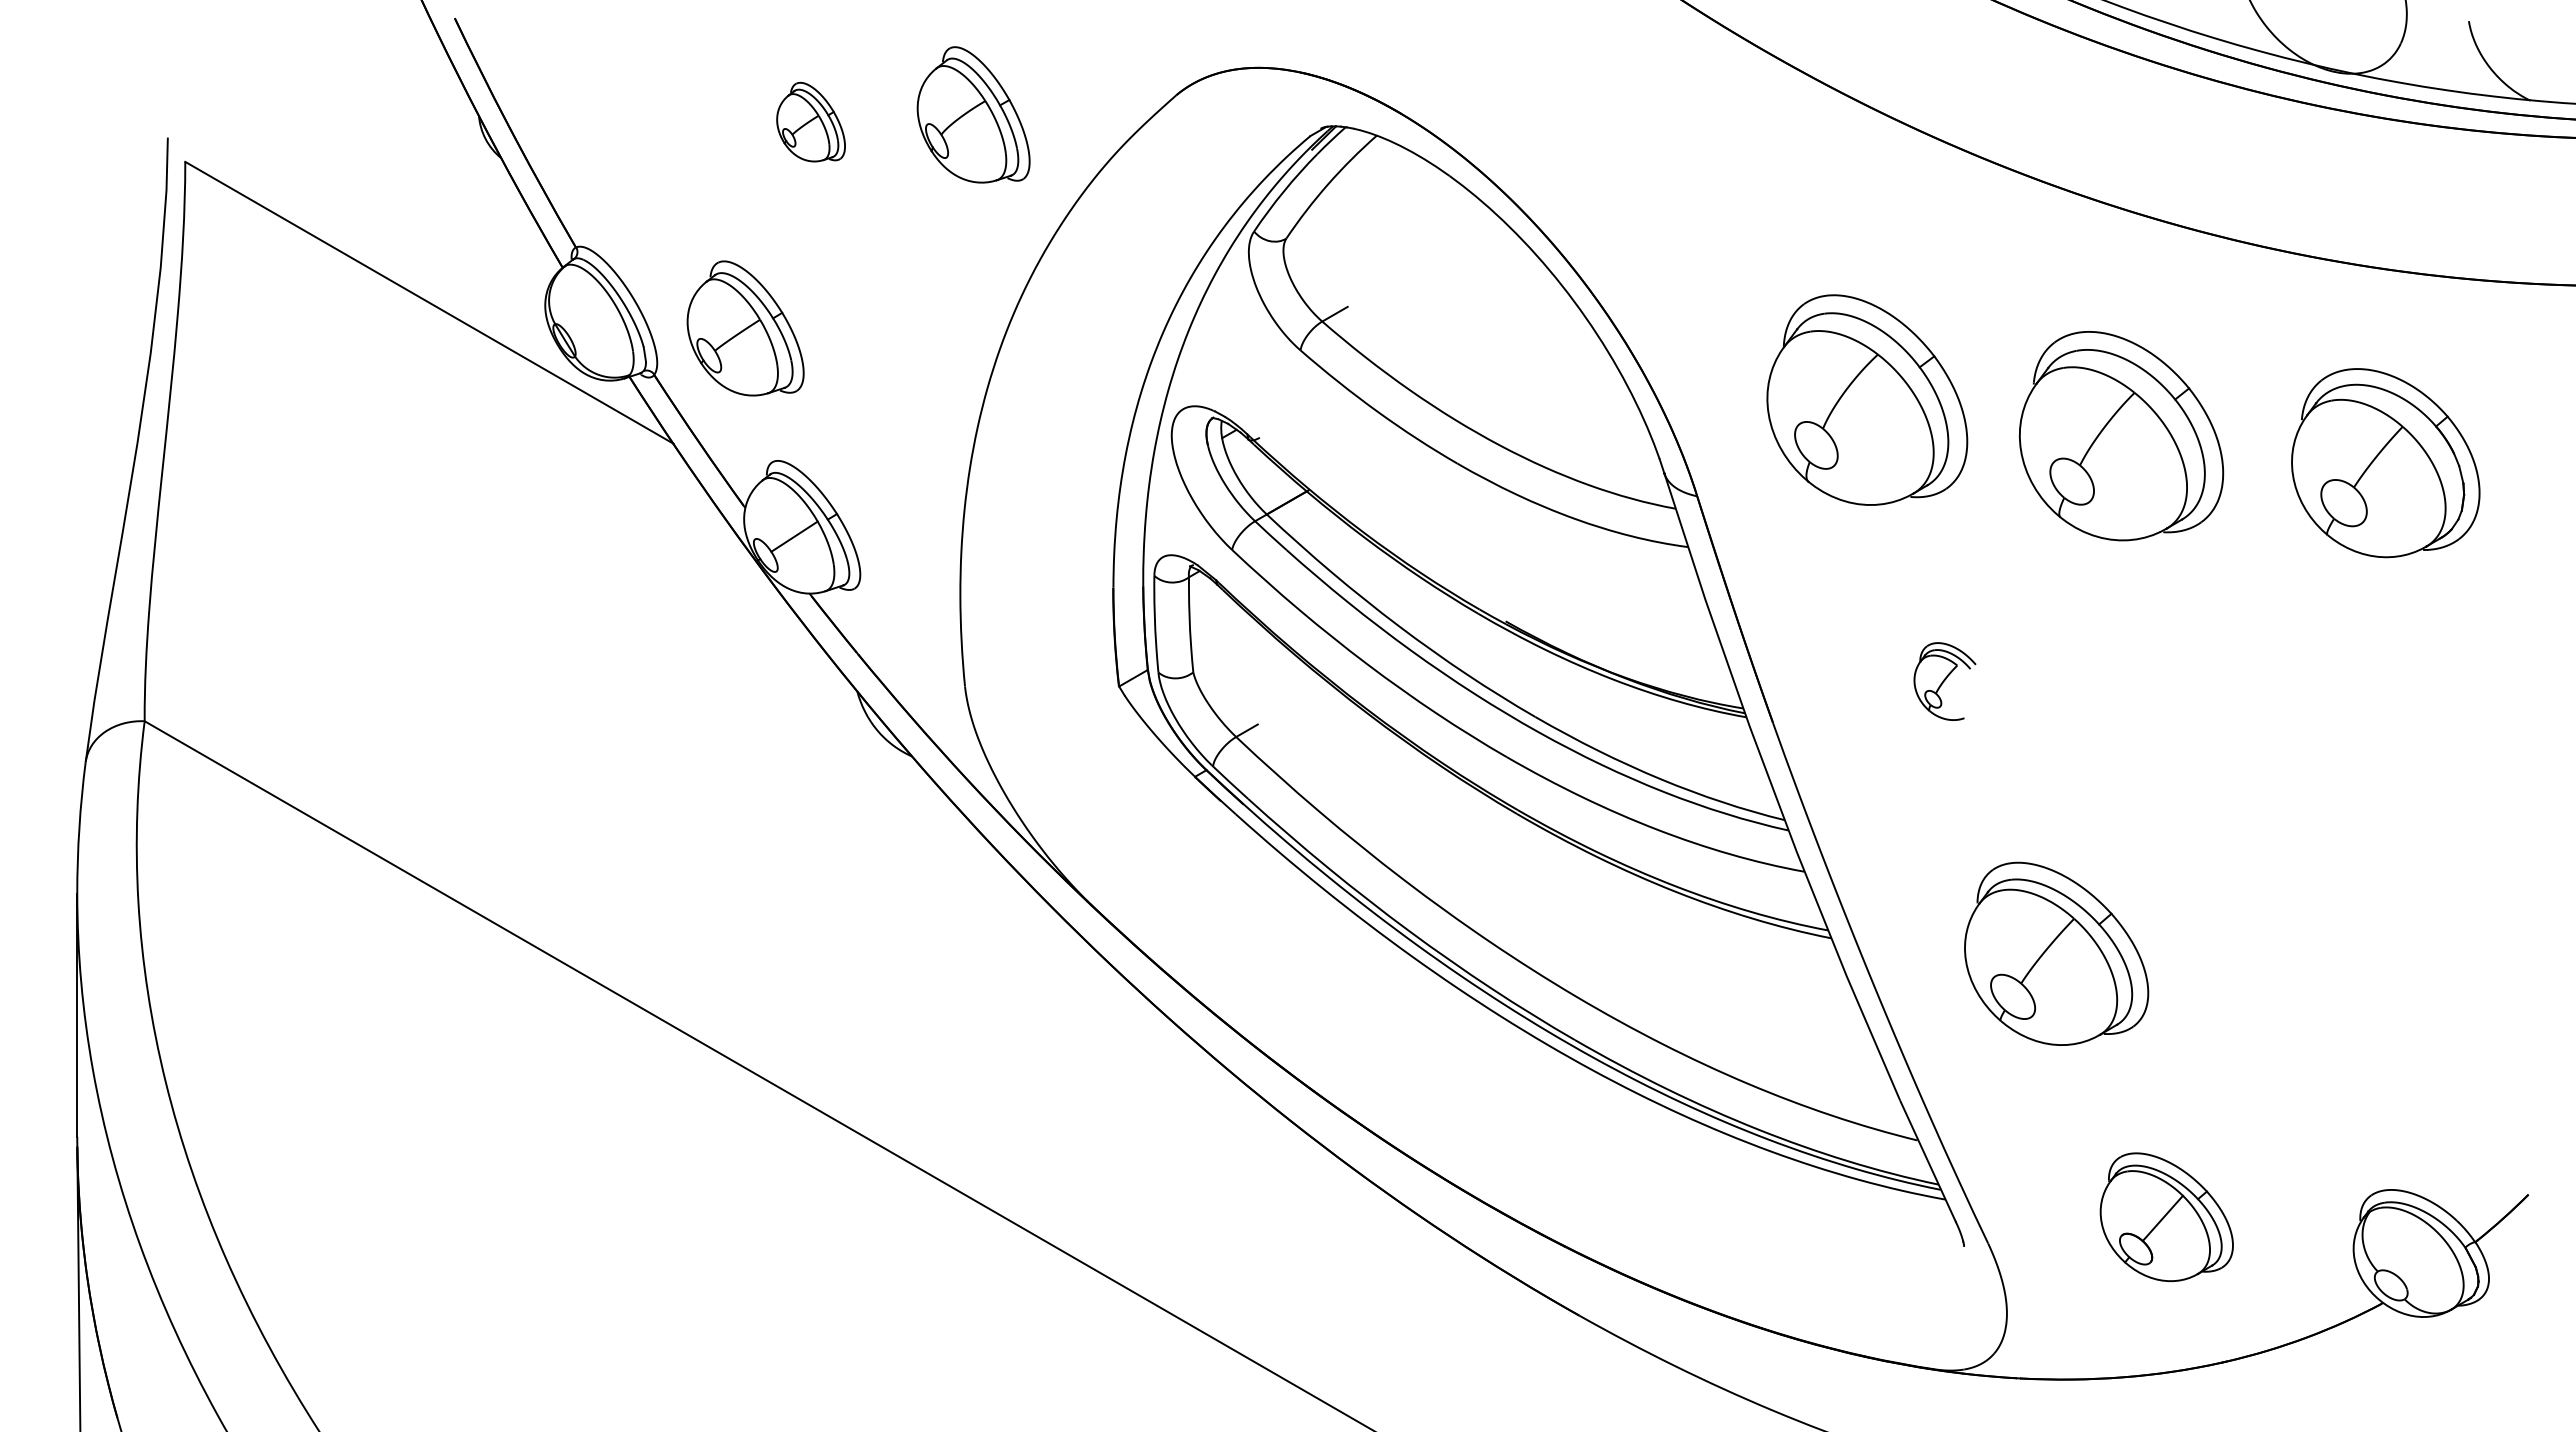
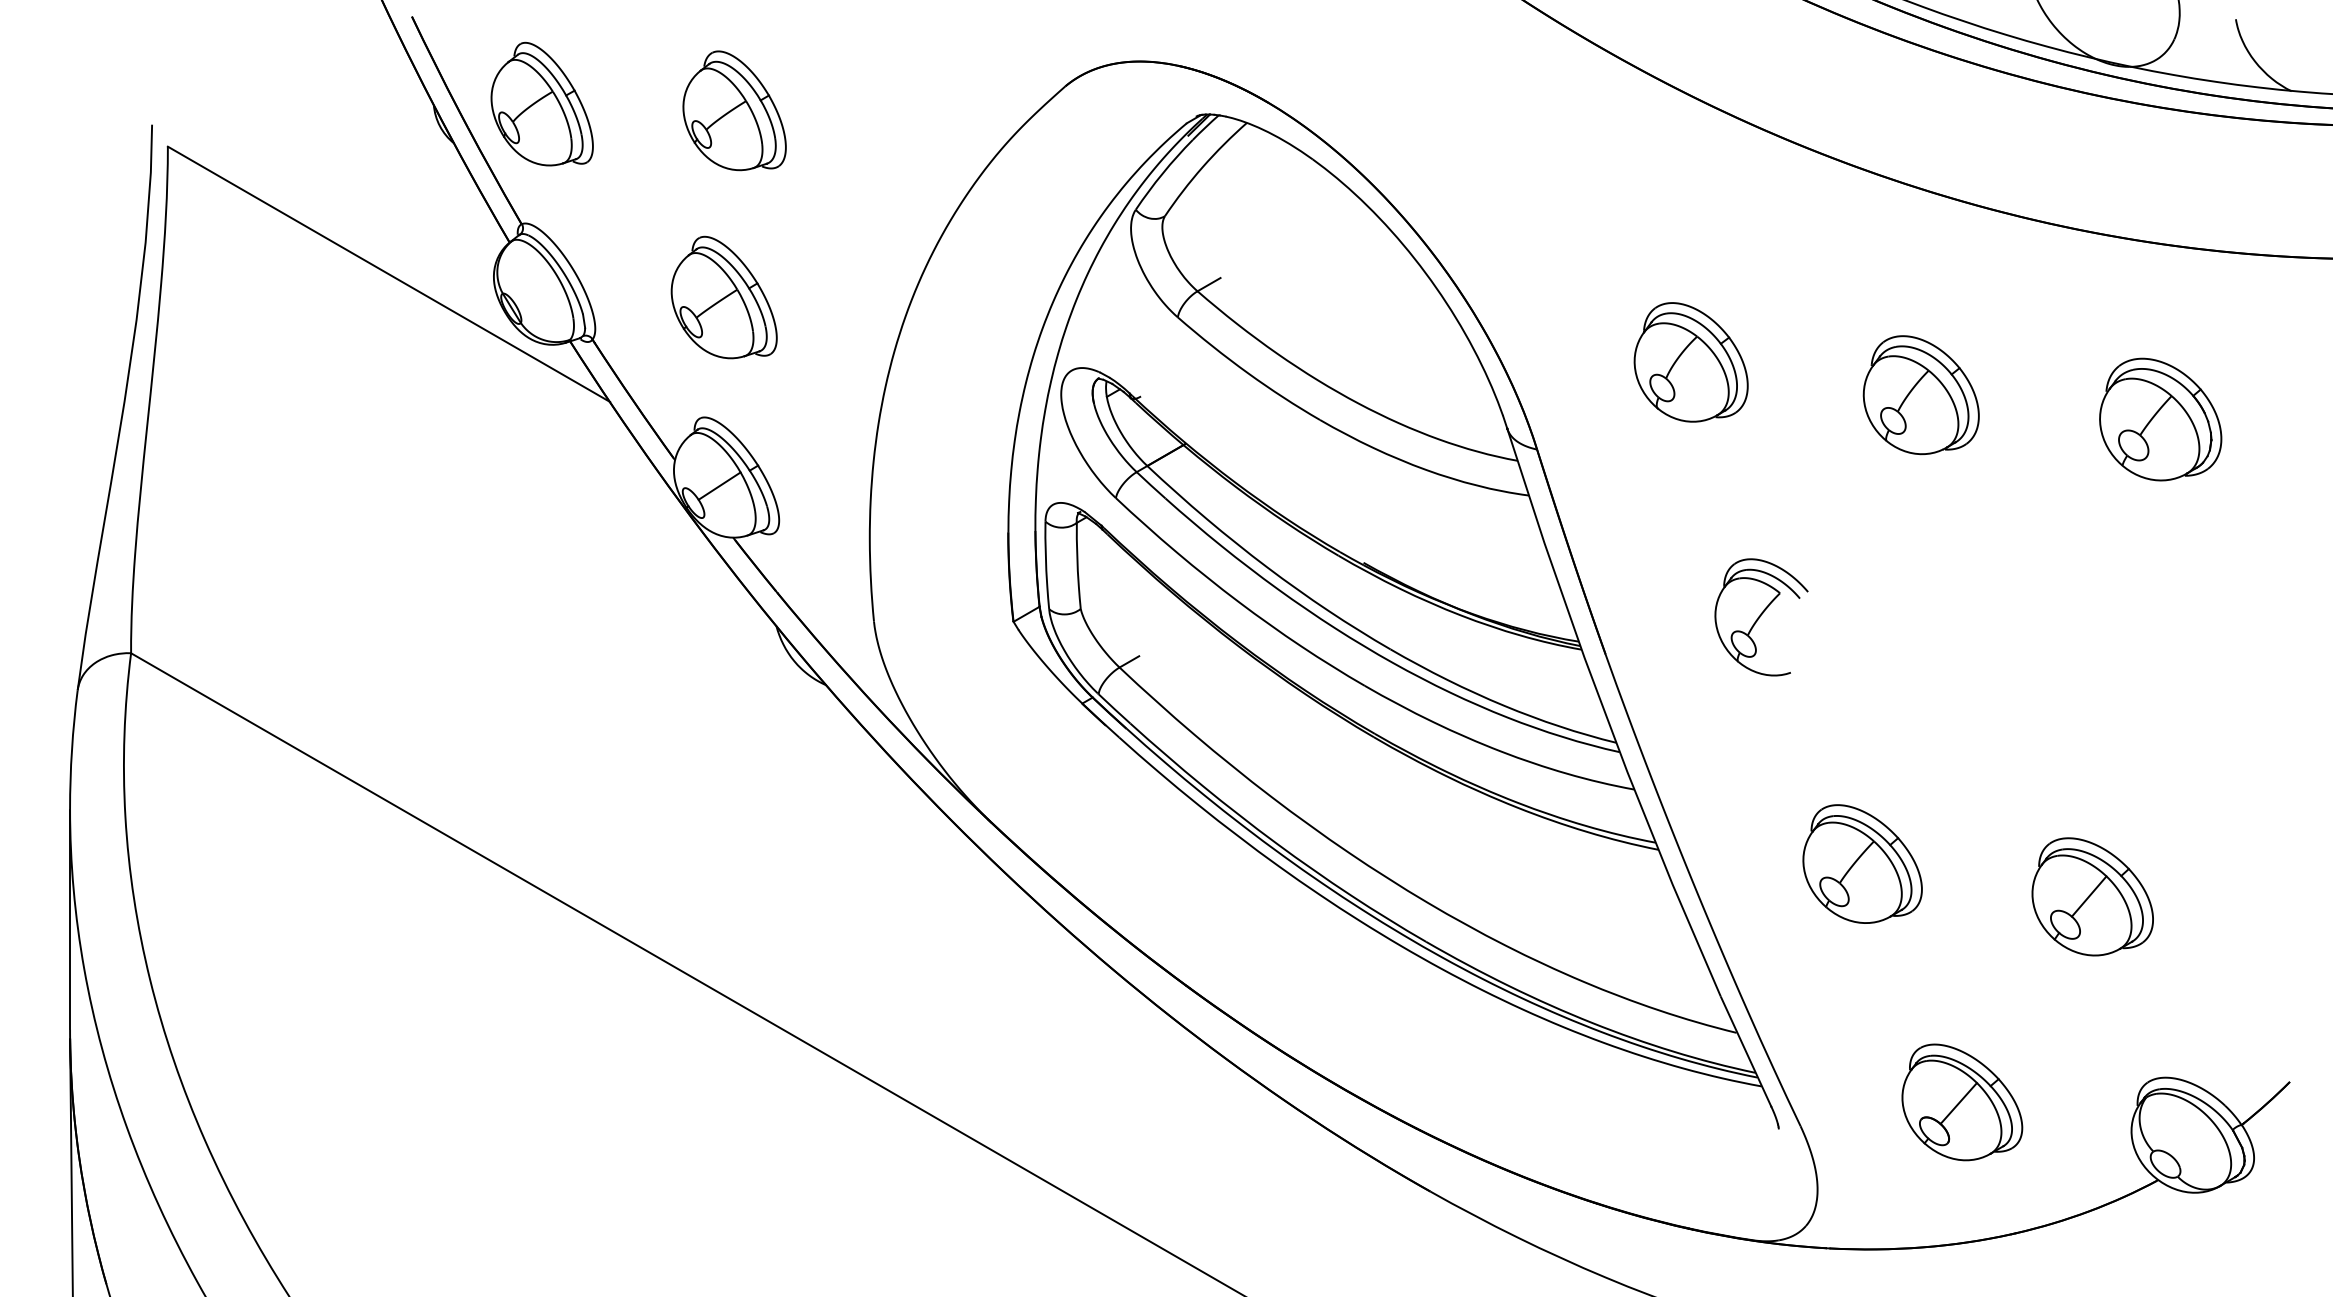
part: (973, 114) -> (542, 103), moved
part: (810, 121) -> (734, 110), size x1.67
part: (745, 328) -> (724, 297), moved
part: (1867, 399) -> (1691, 361), size x0.62
part: (2121, 436) -> (1921, 395), size x0.62
part: (2385, 463) -> (2160, 419), size x0.71
part: (1944, 681) -> (1761, 617), size x1.67
part: (2056, 954) -> (1862, 864), size x0.71
part: (2310, 989) -> (2092, 896), added

